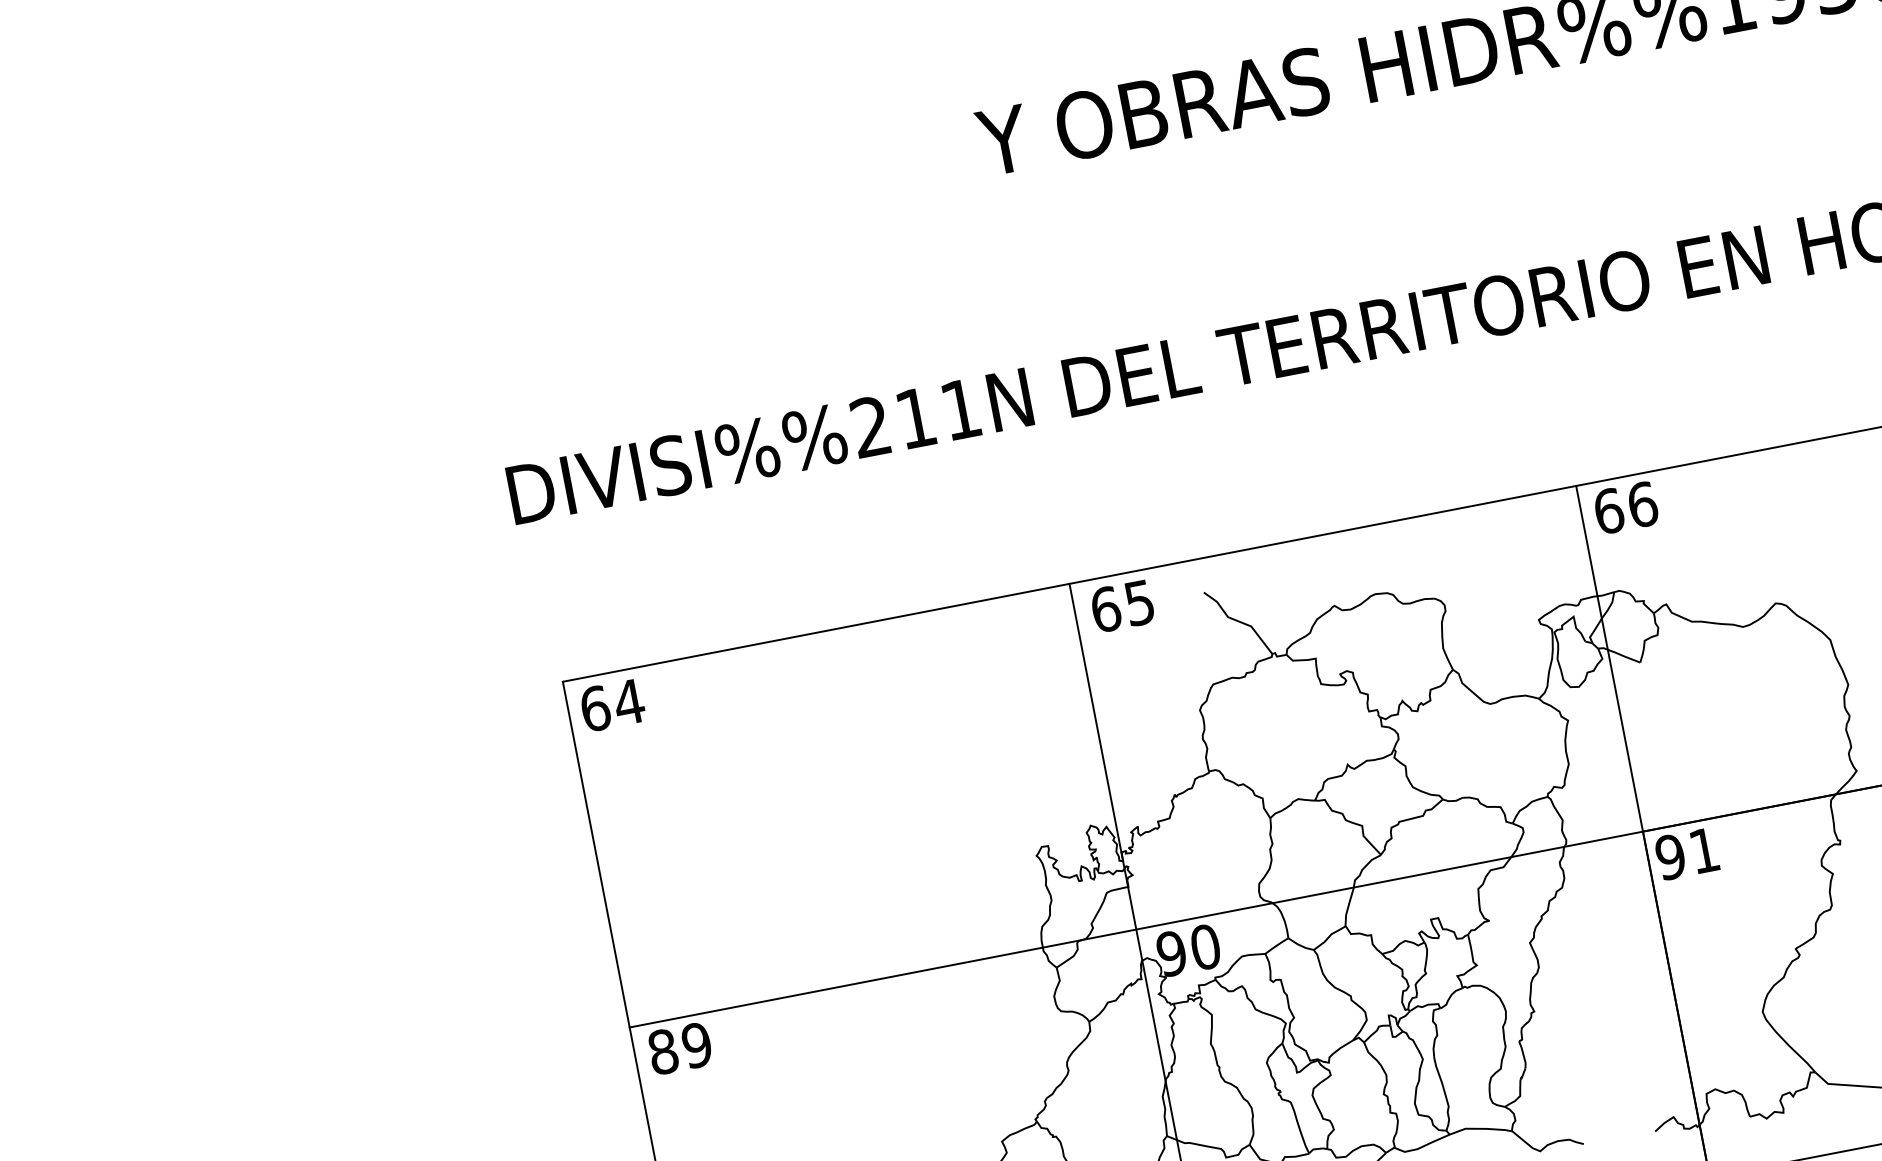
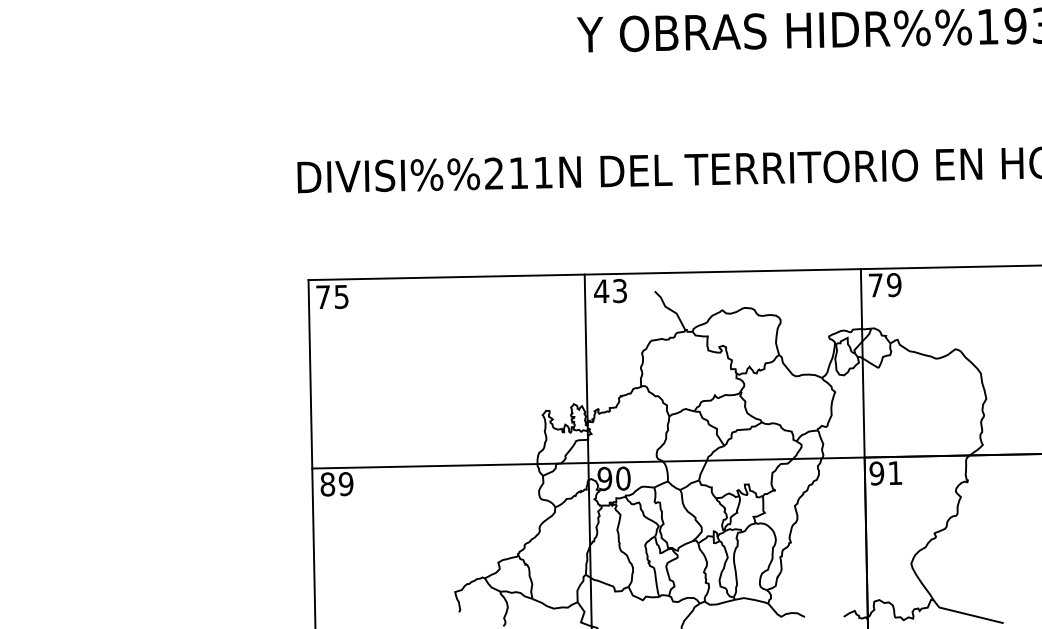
text: (1624, 508) -> (884, 285), 66 -> 79
text: (1122, 606) -> (610, 291), 65 -> 43
text: (612, 706) -> (332, 297), 64 -> 75

